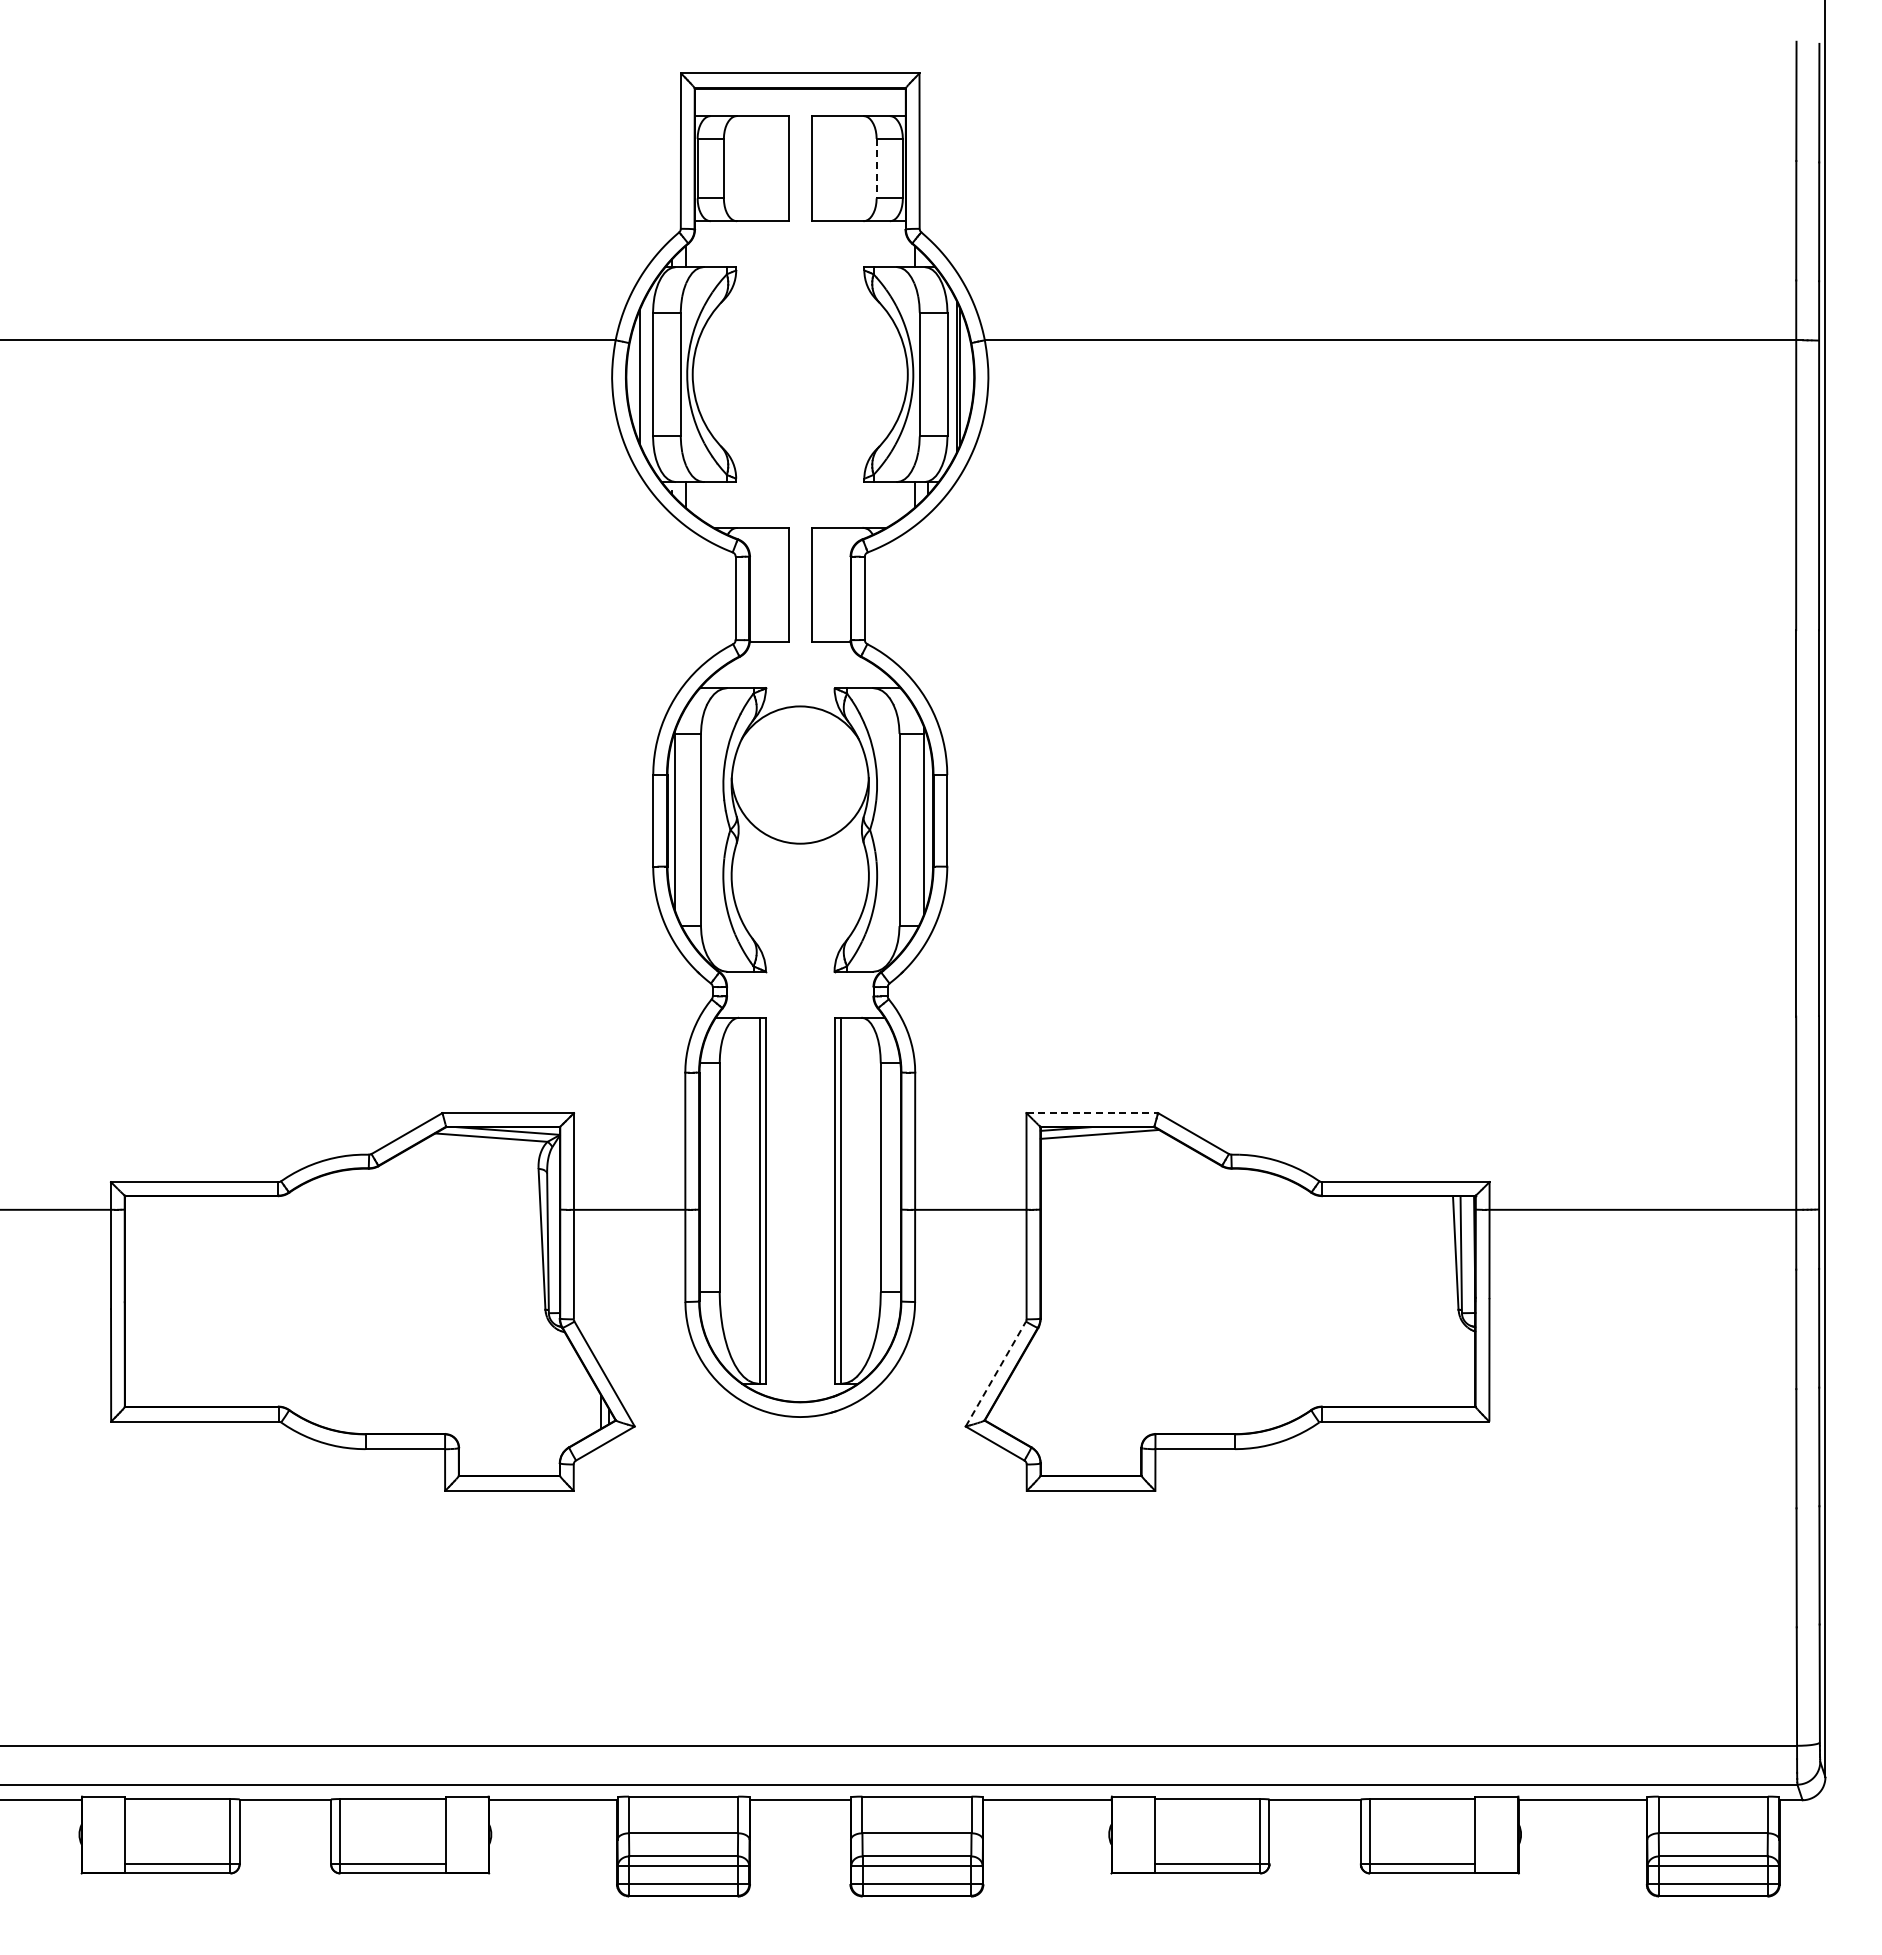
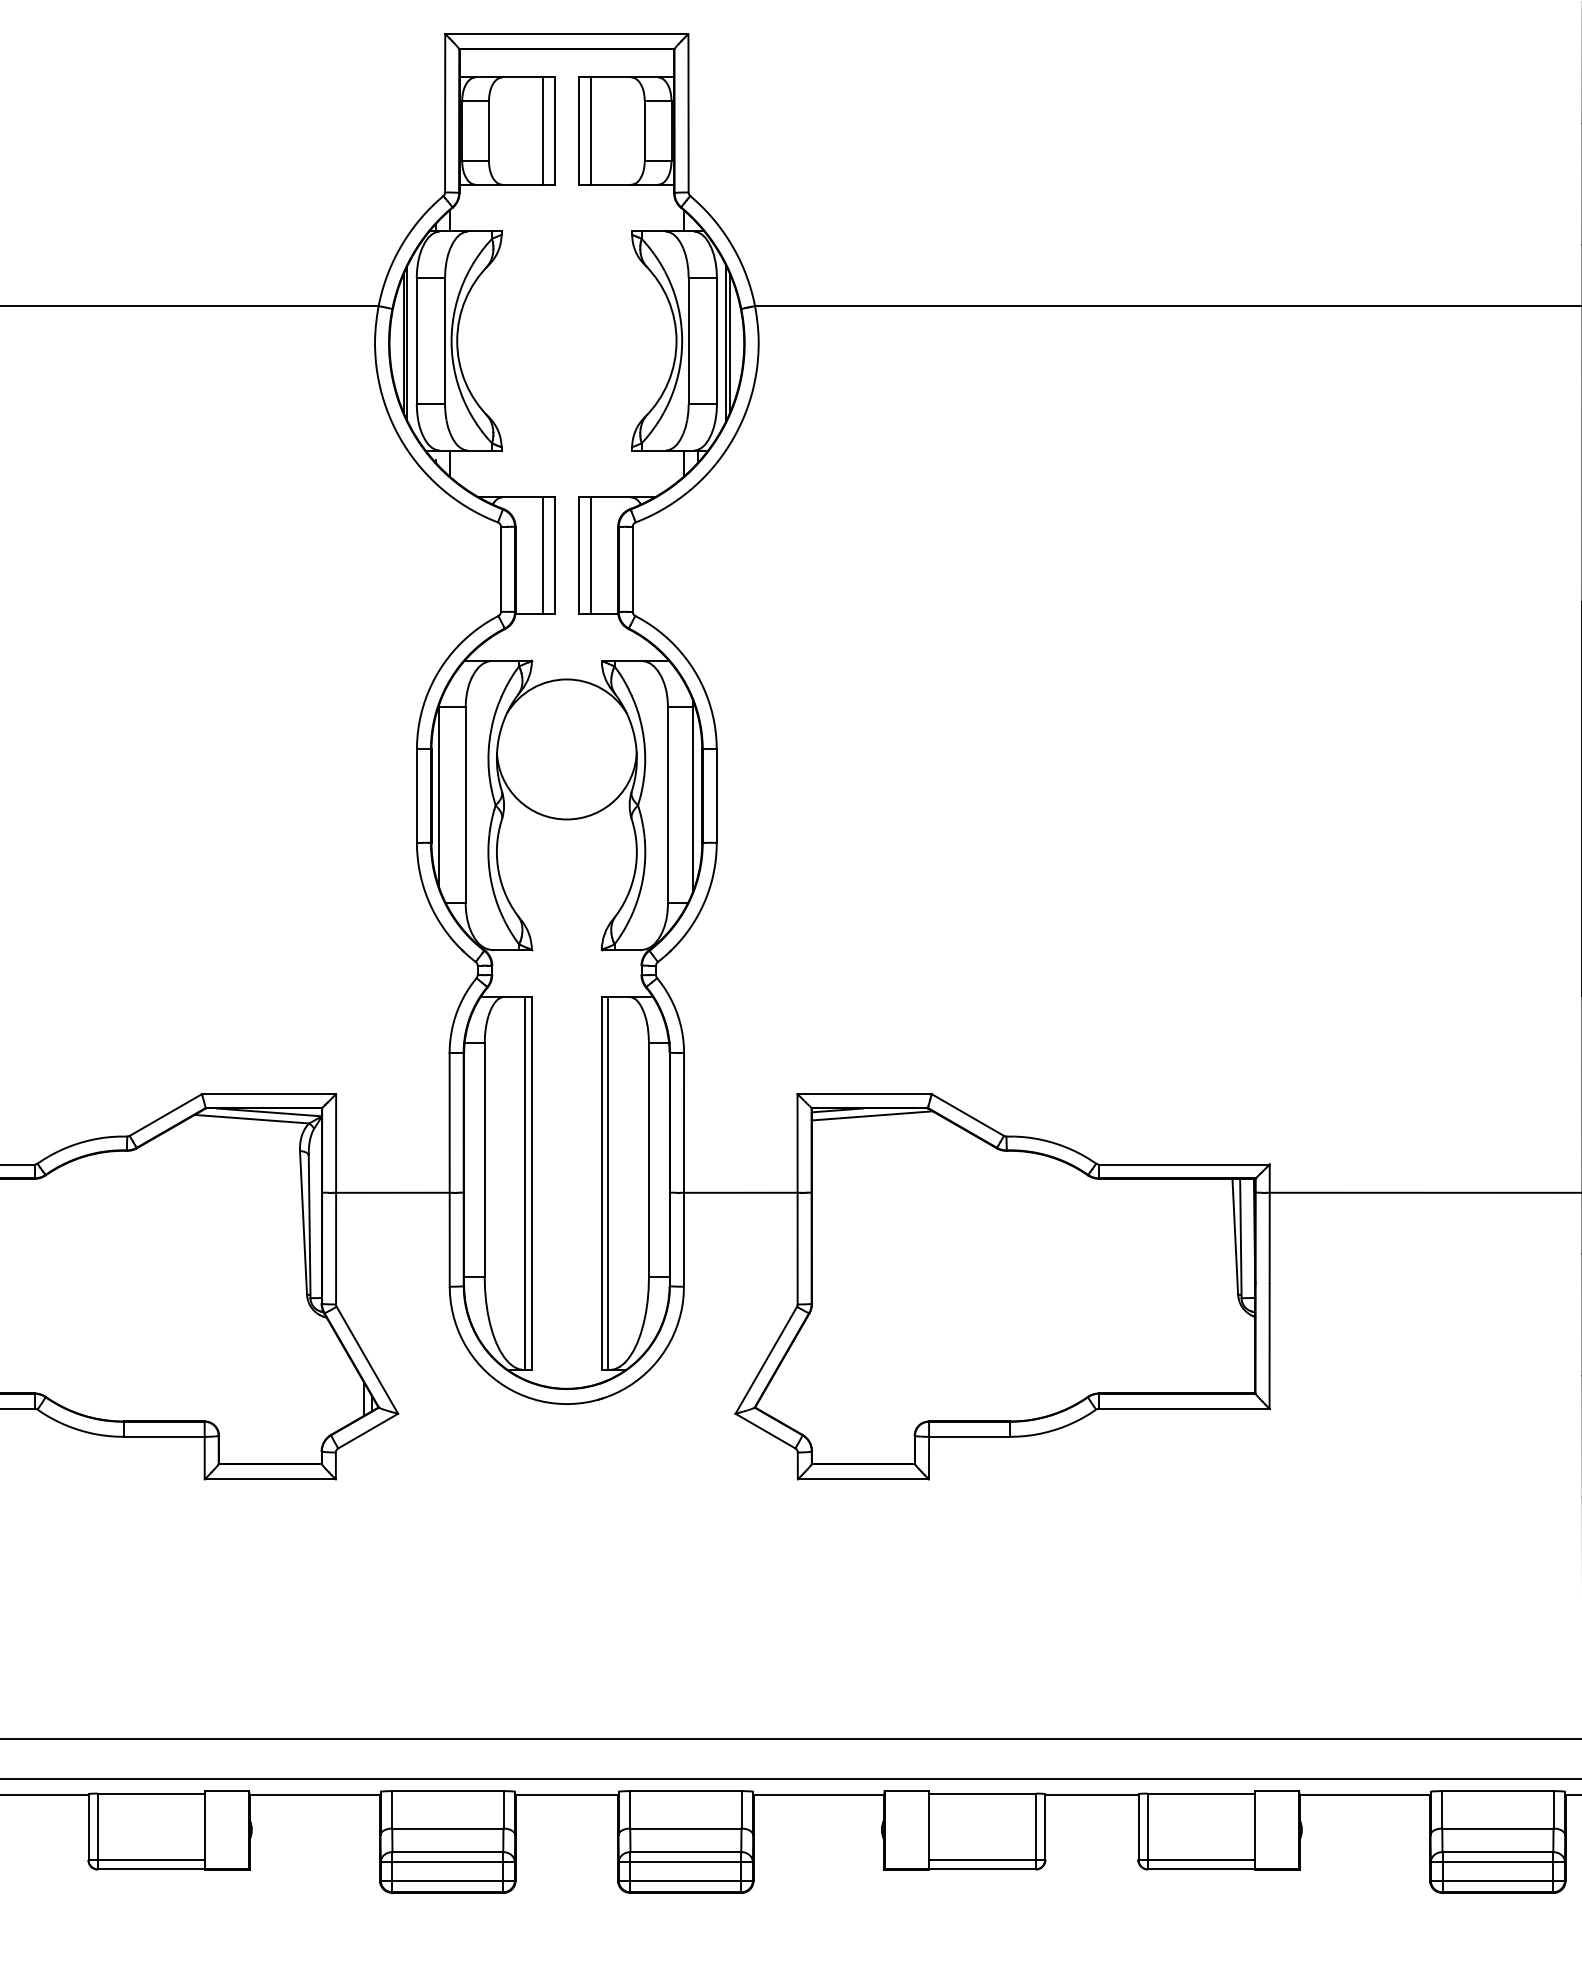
line: (776, 168) -> (542, 130), added
line: (824, 168) -> (591, 130), added
line: (876, 168) -> (644, 130), dashed -> solid
line: (643, 376) -> (407, 343), added
line: (776, 584) -> (542, 555), added
line: (824, 584) -> (591, 555), added
line: (1092, 1113) -> (864, 1094), dashed -> solid
line: (996, 1373) -> (766, 1359), dashed -> solid

